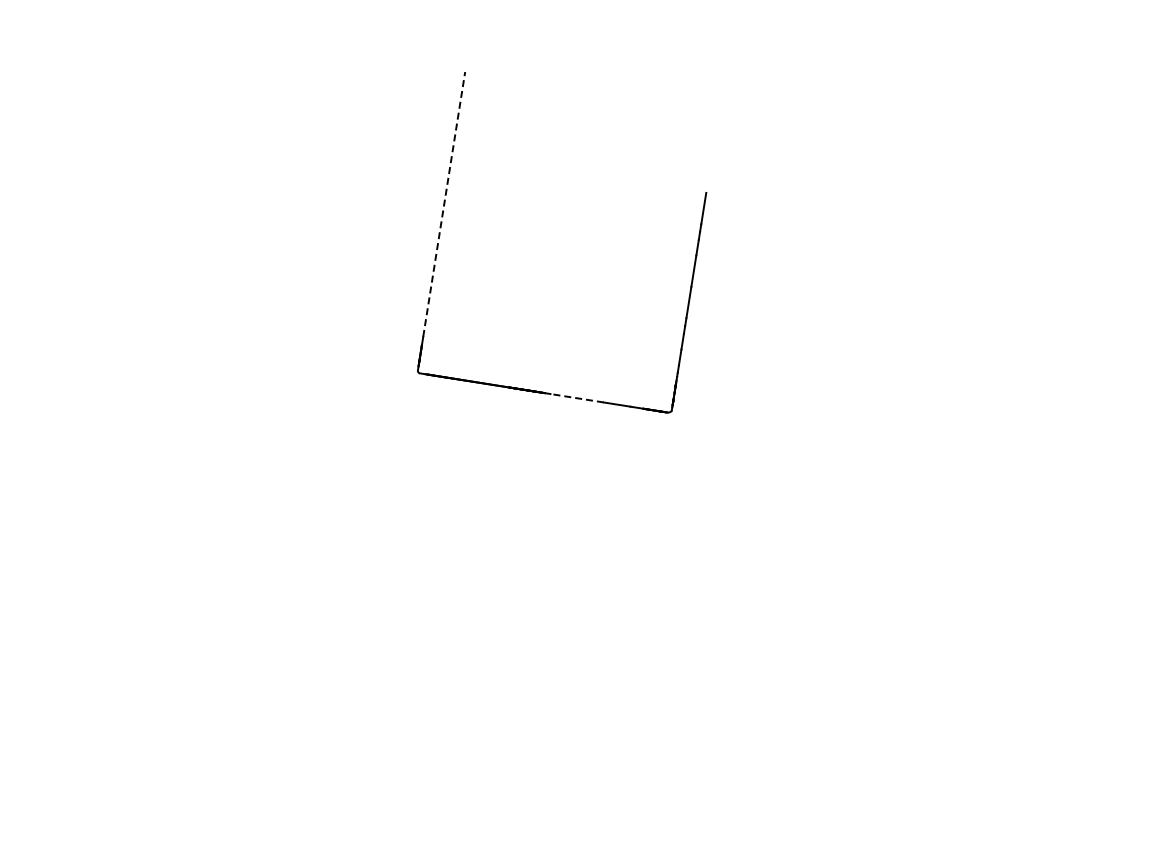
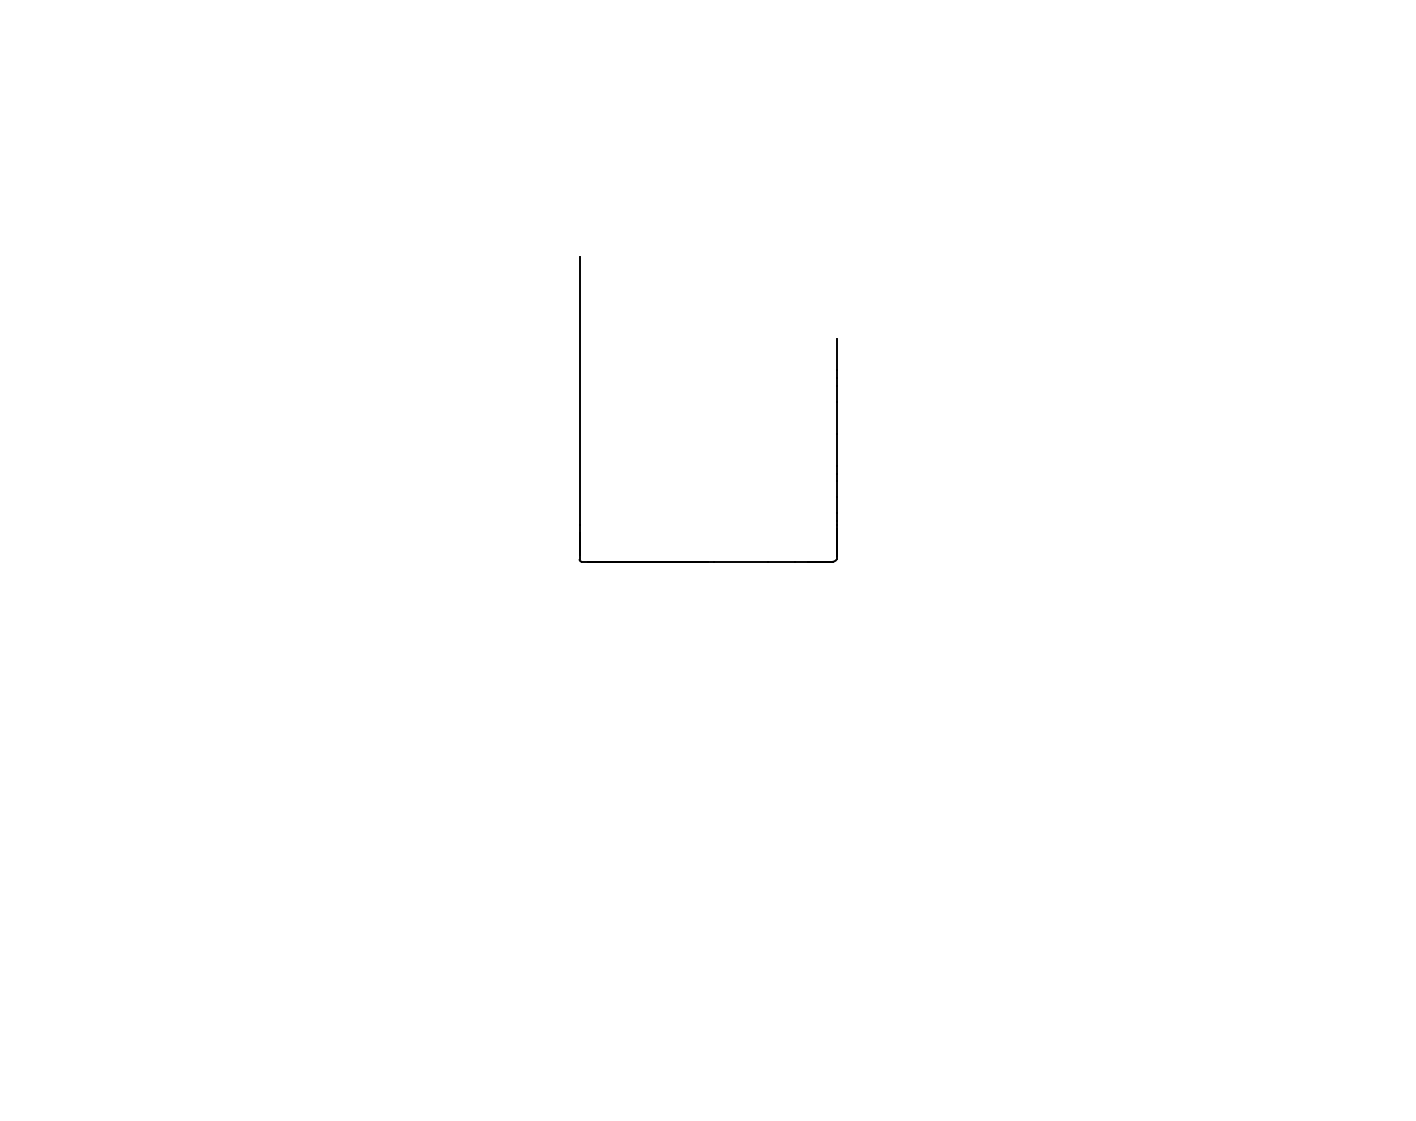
line: (444, 203) -> (579, 390), dashed -> solid
line: (576, 397) -> (740, 561), dashed -> solid

